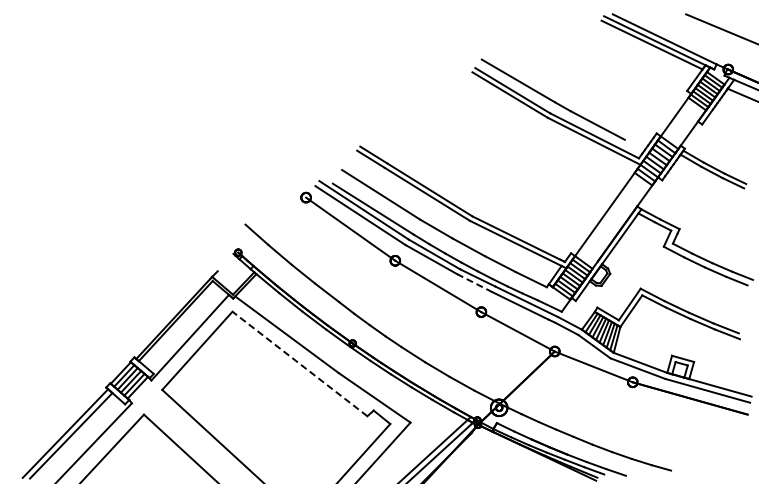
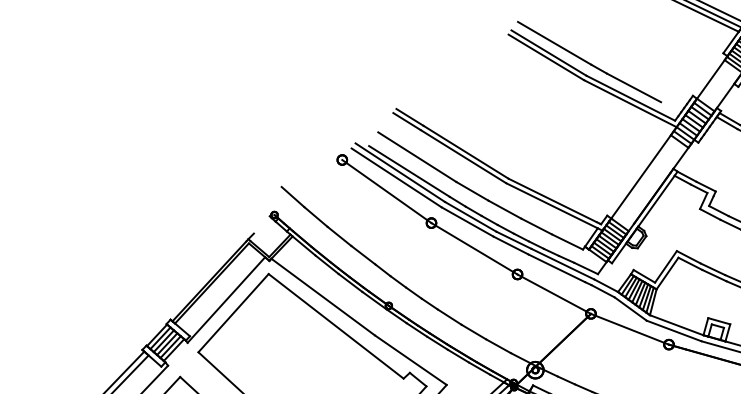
line: (475, 283) -> (511, 245), dashed -> solid
line: (299, 363) -> (335, 325), dashed -> solid

